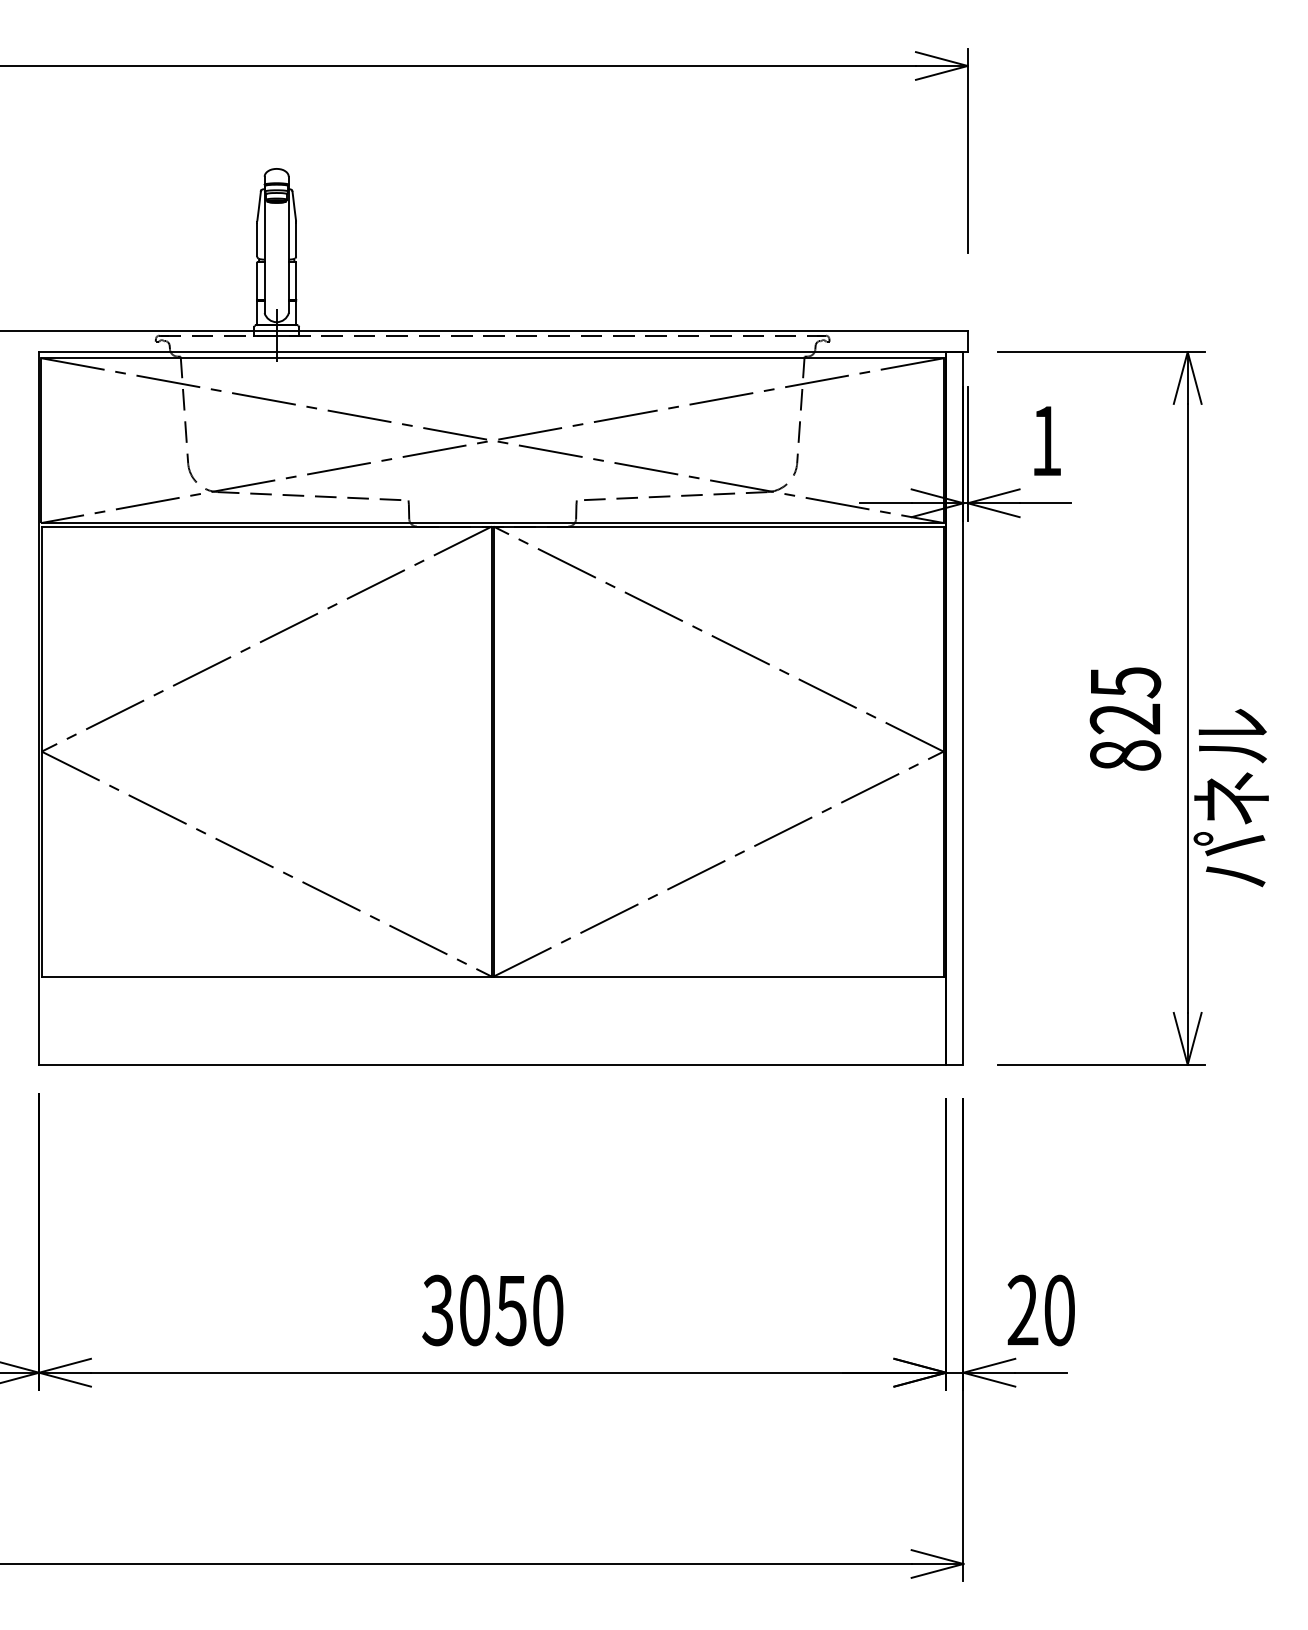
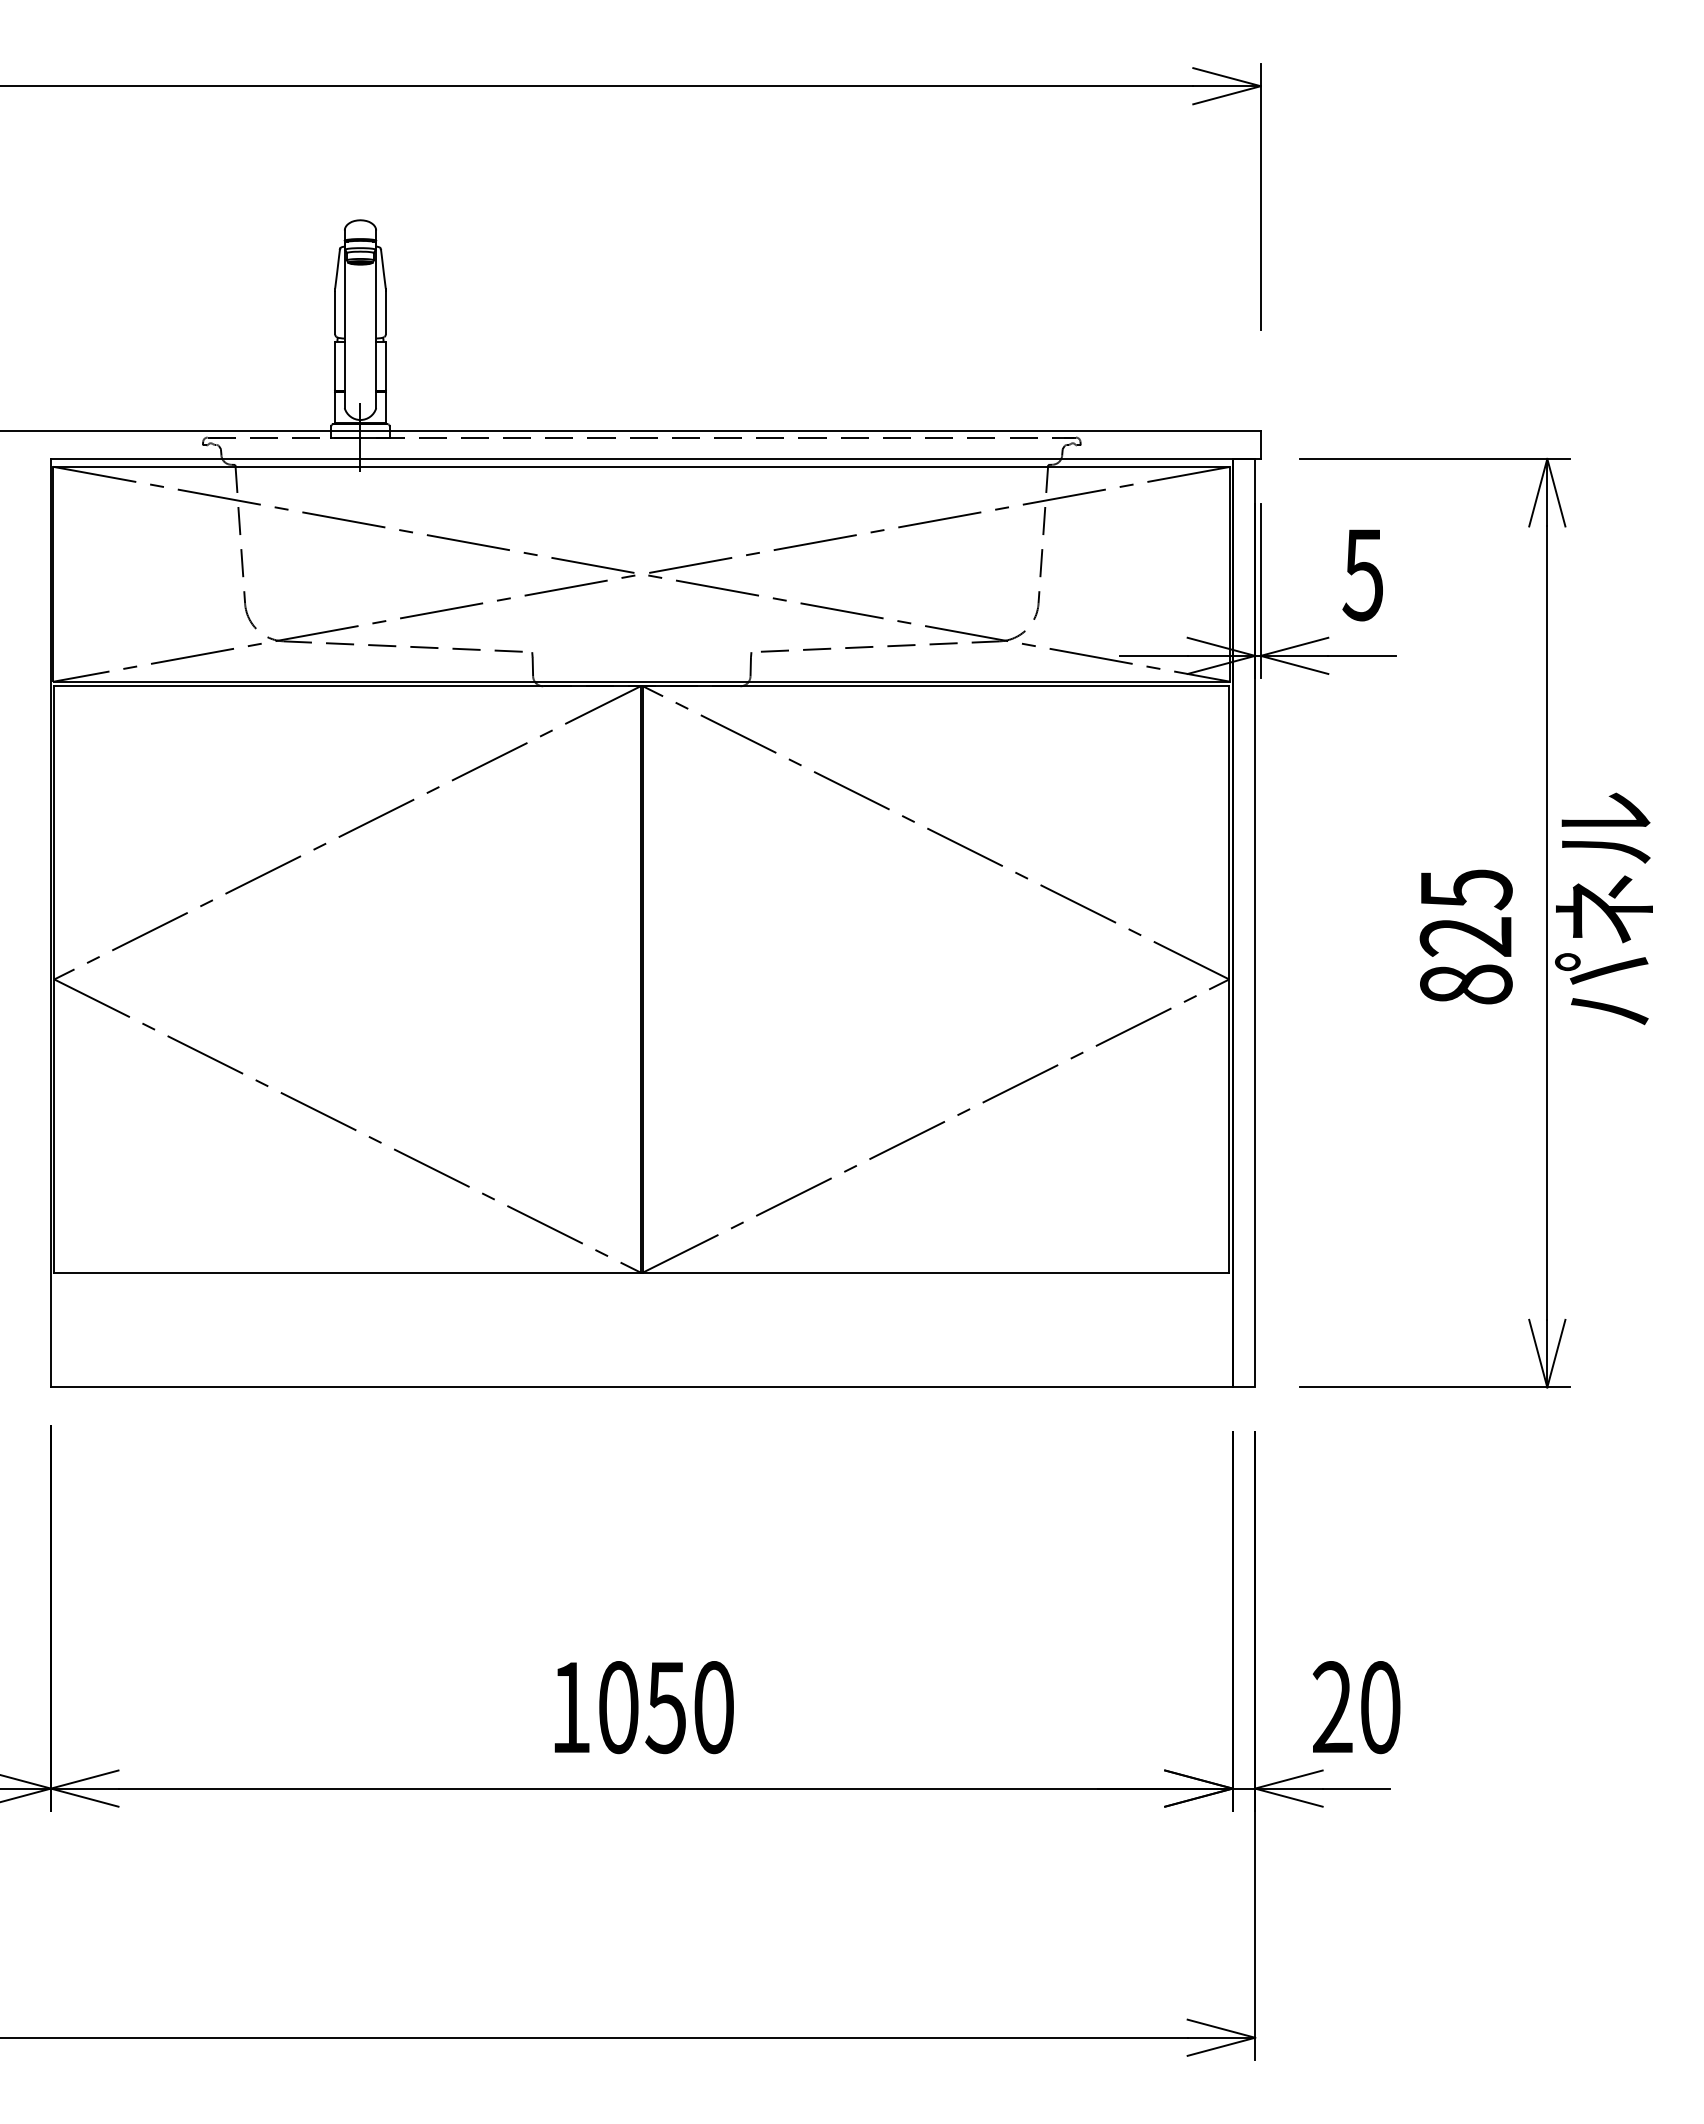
text: (1045, 441) -> (1362, 575), 1 -> 5
text: (1230, 797) -> (1603, 908), moved
text: (437, 1310) -> (570, 1707), 3050 -> 1050

